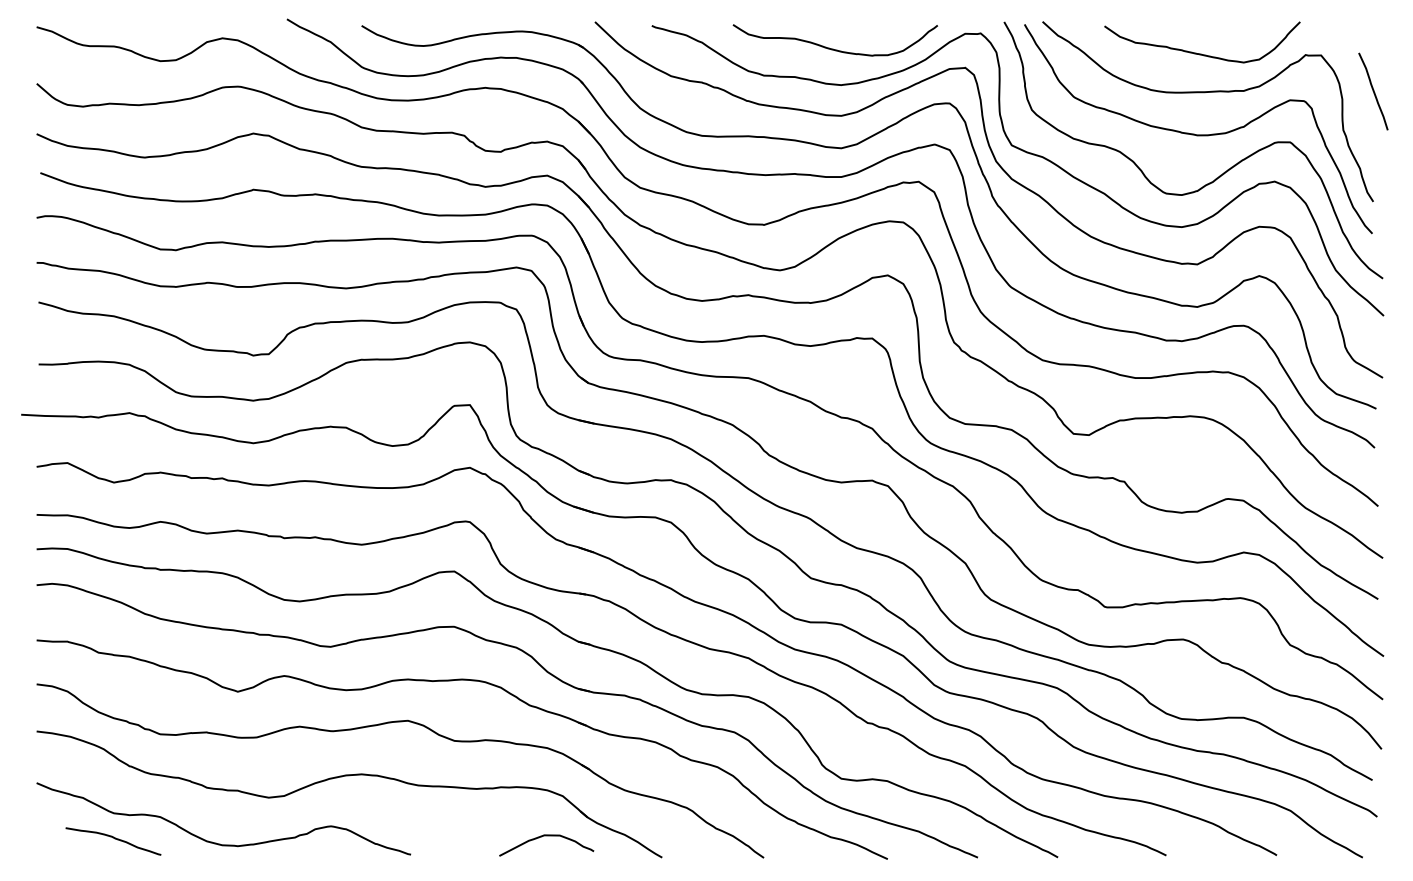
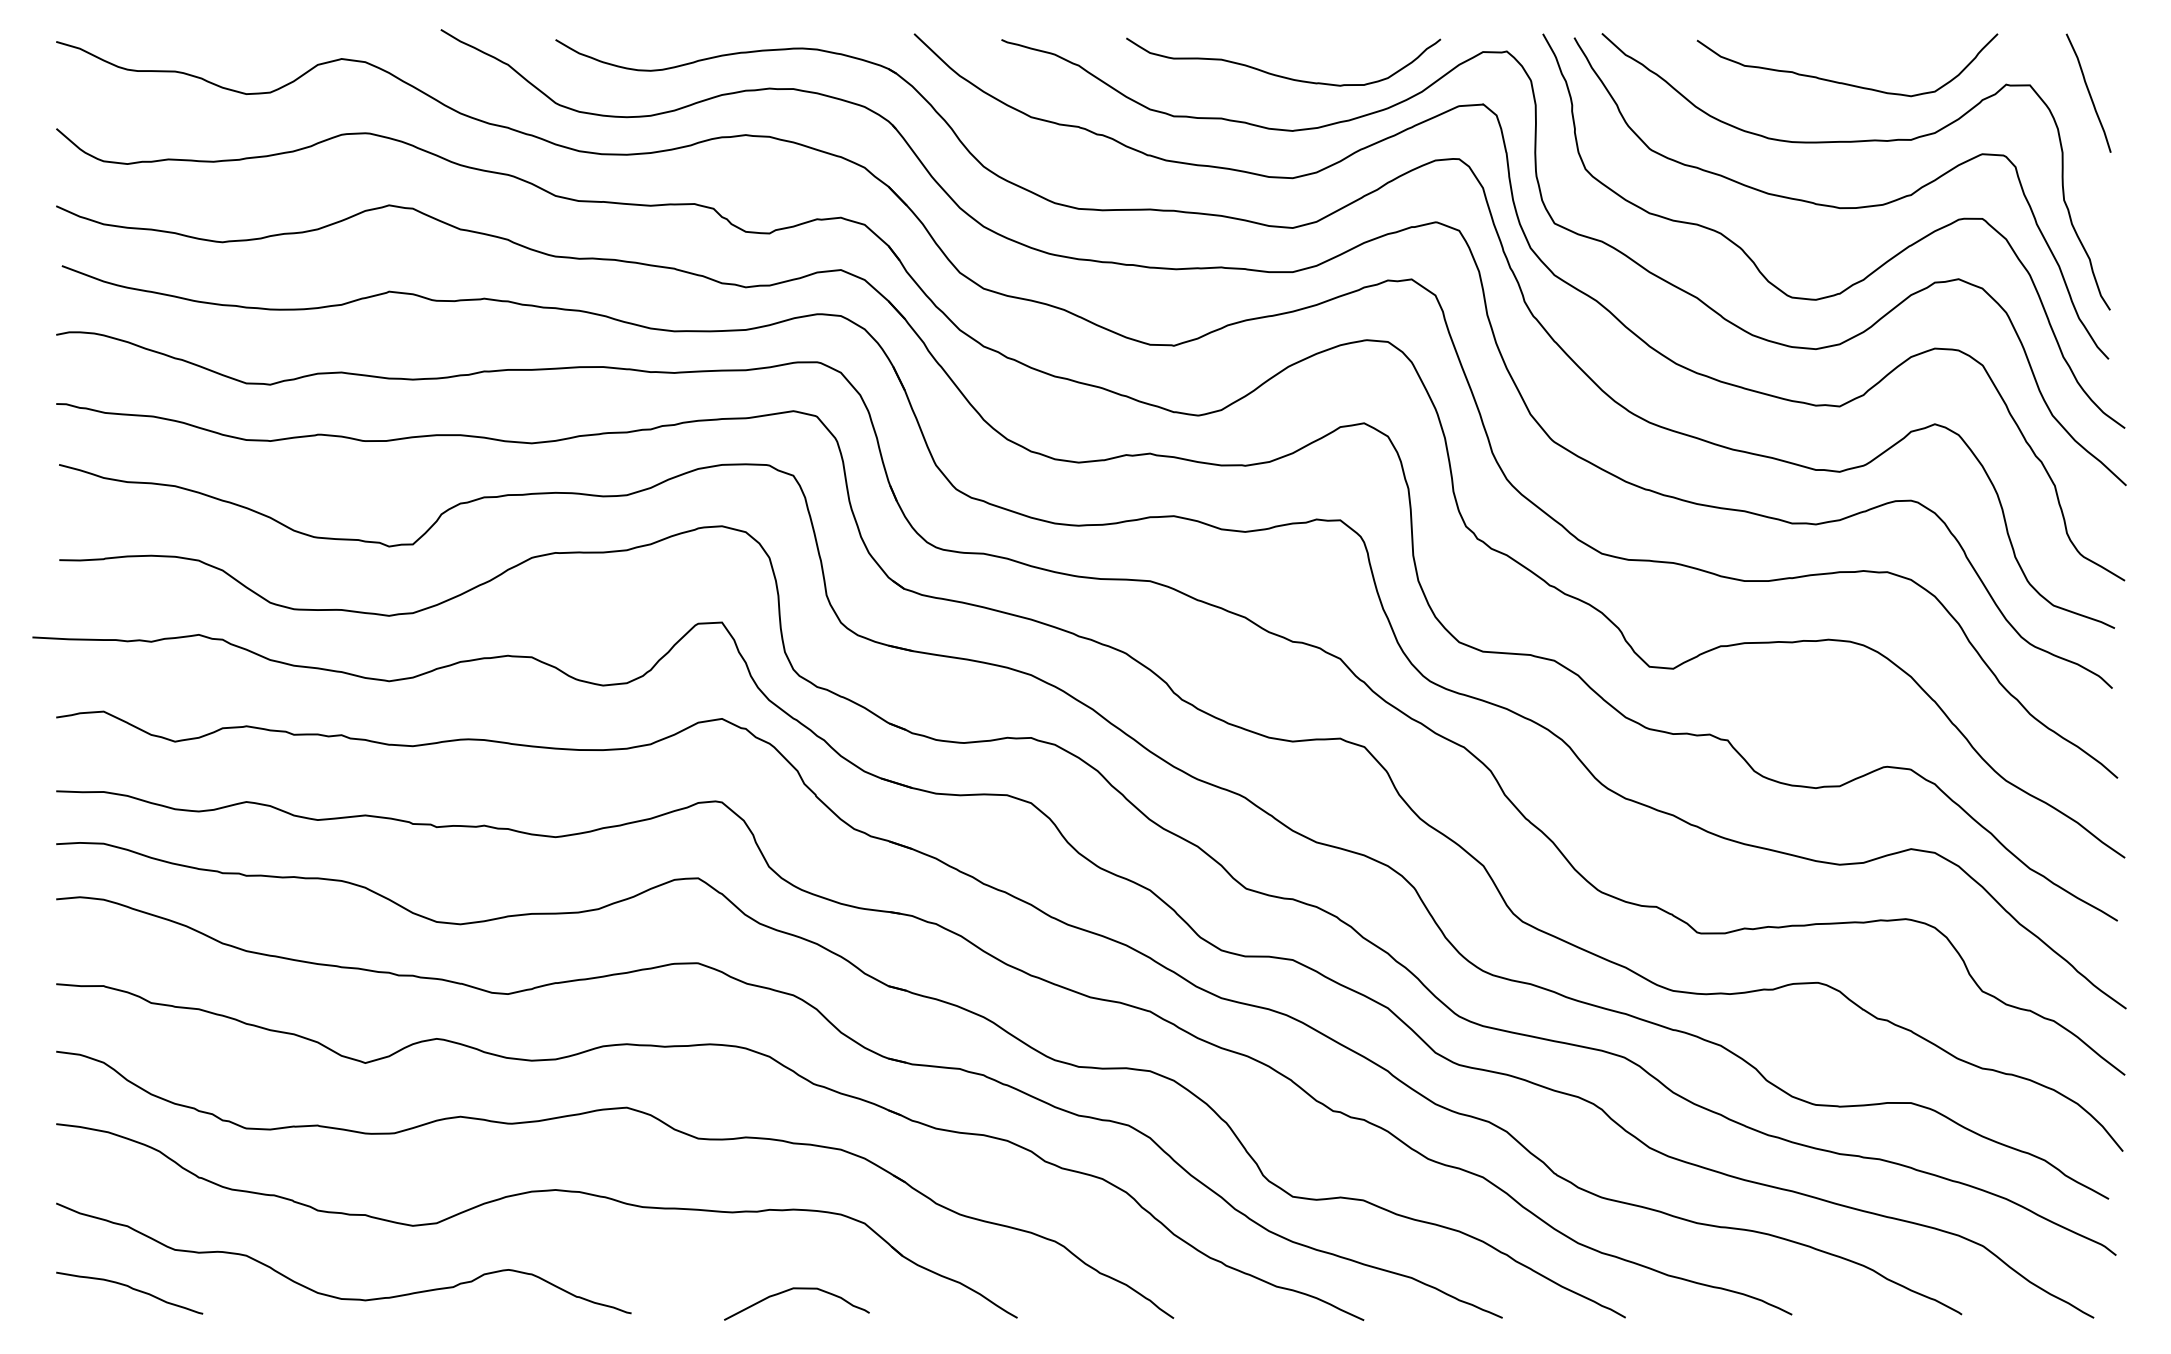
curve: (1373, 91) -> (2088, 93), moved
curve: (546, 836) -> (796, 1290), moved
curve: (114, 839) -> (131, 1290), moved

